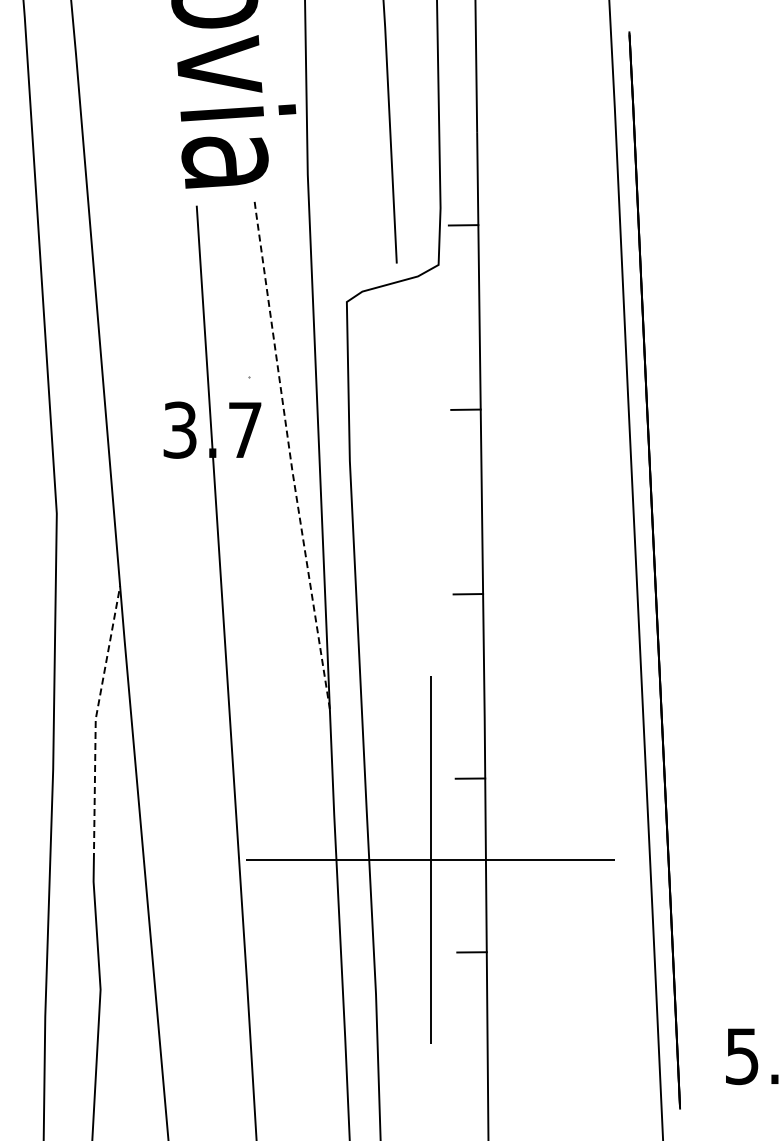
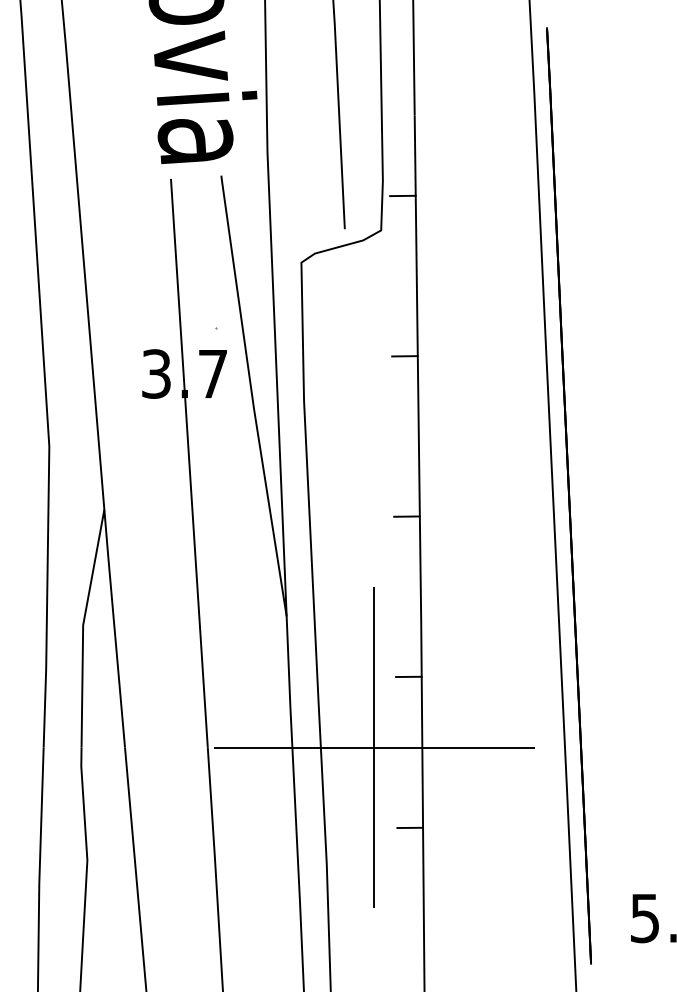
line: (290, 455) -> (252, 396), dashed -> solid
line: (95, 721) -> (82, 627), dashed -> solid

